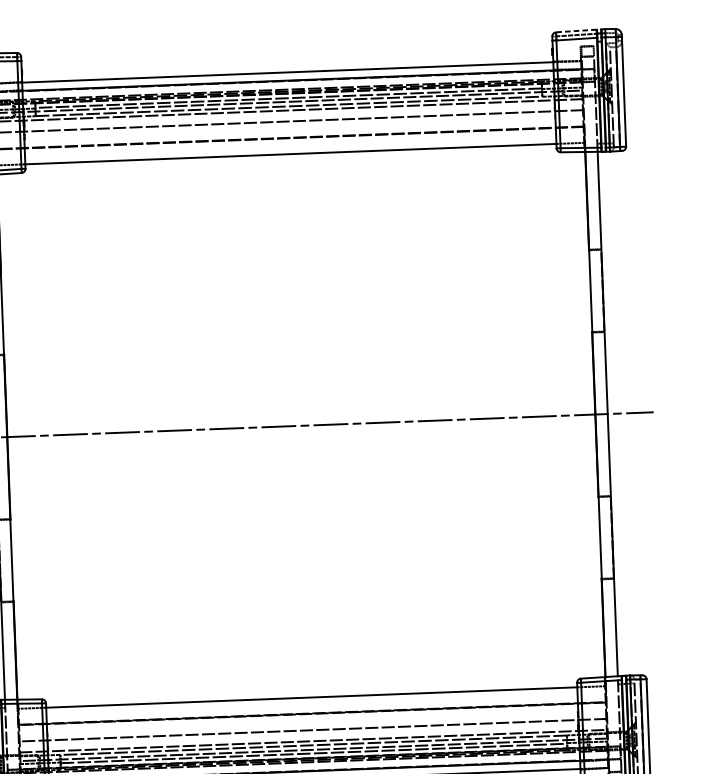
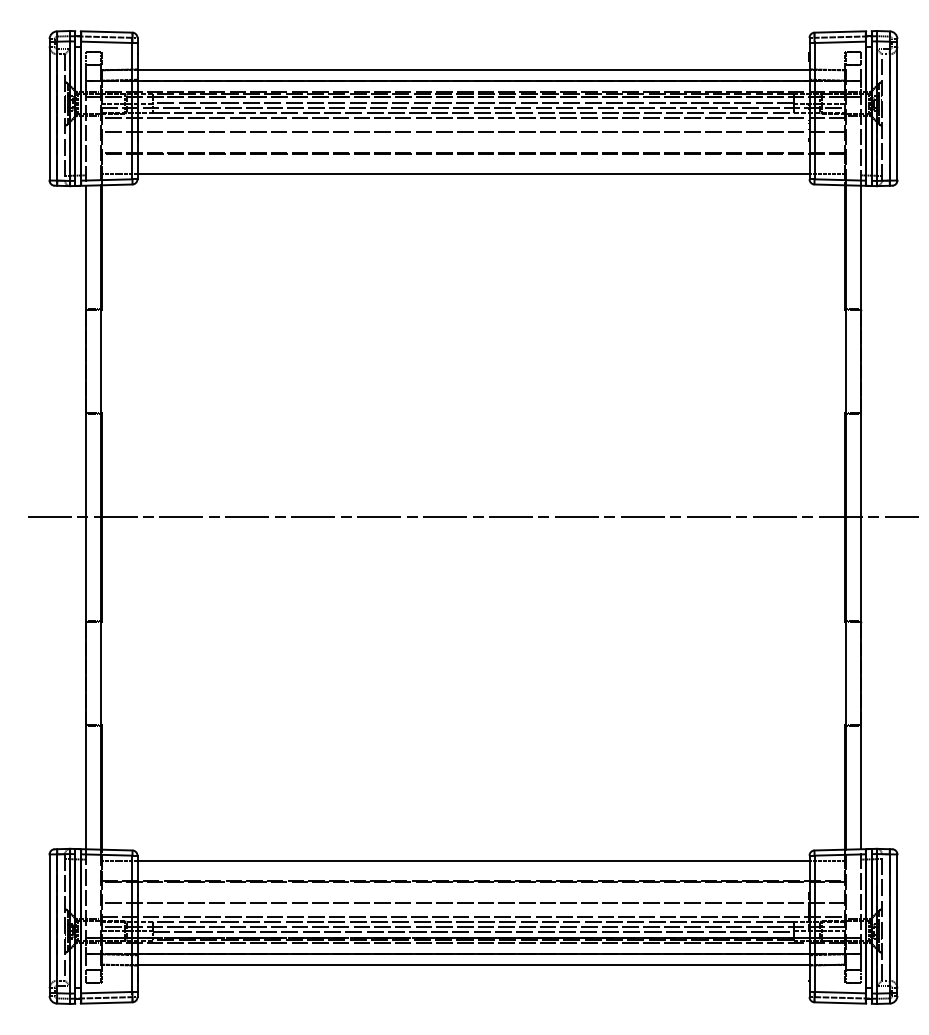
line: (576, 31) -> (840, 32), dashed -> solid

